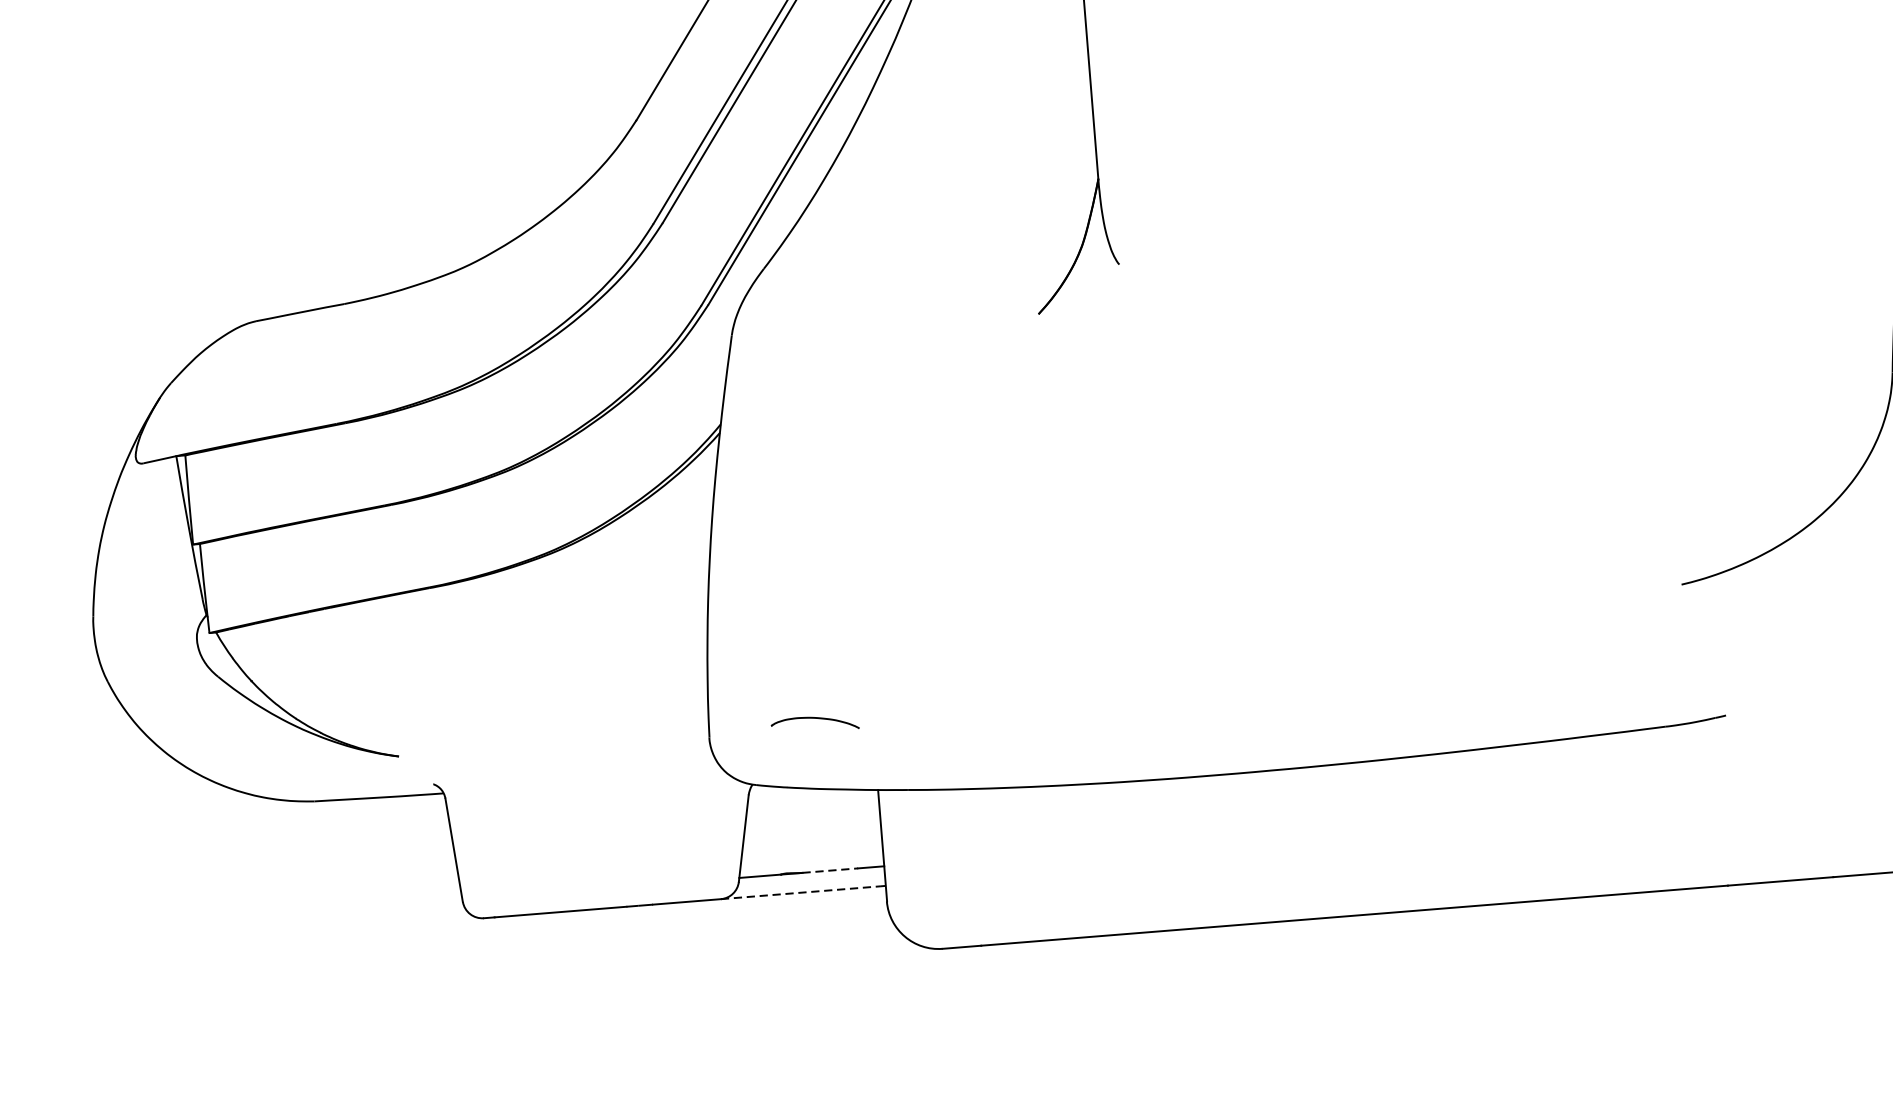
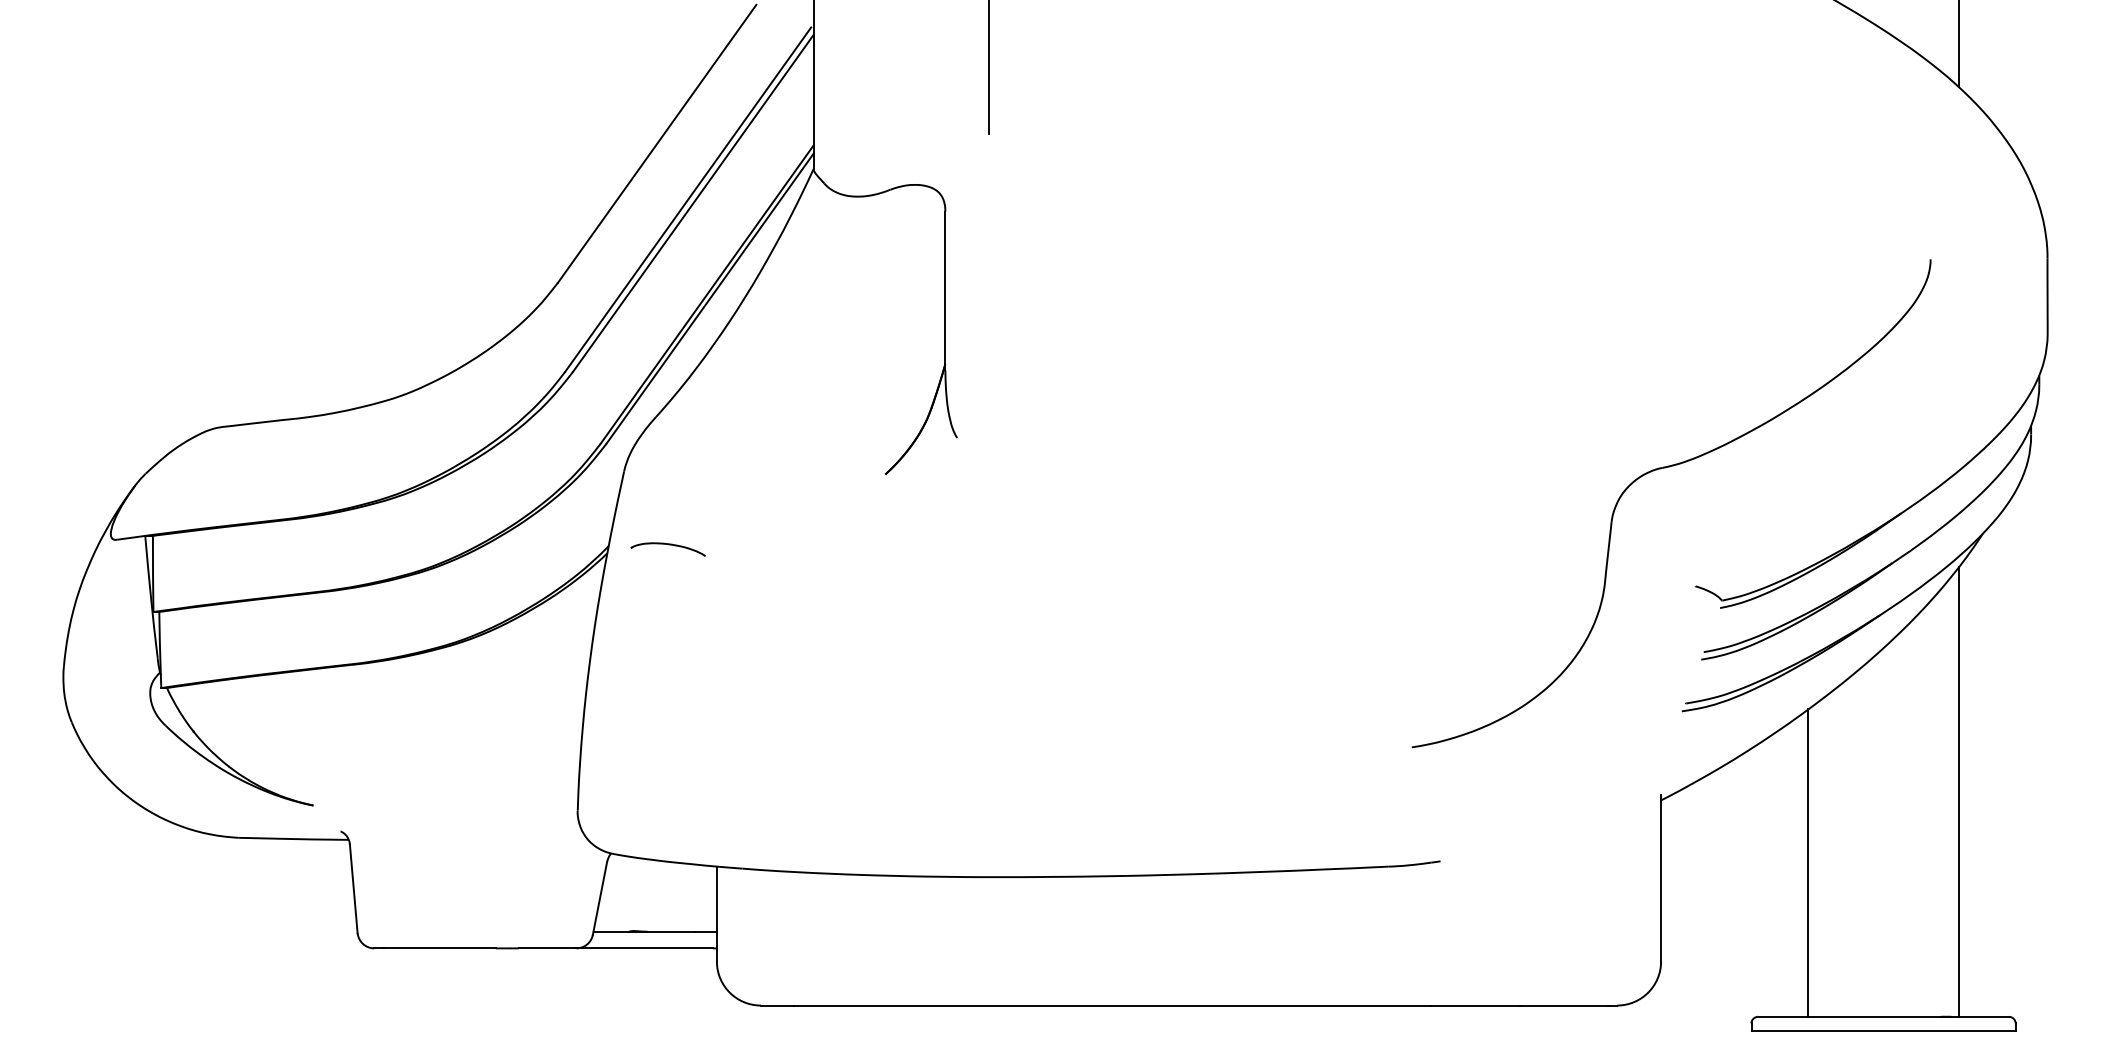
curve: (815, 719) -> (668, 545), moved
line: (830, 870) -> (671, 931), dashed -> solid
line: (801, 892) -> (645, 948), dashed -> solid

